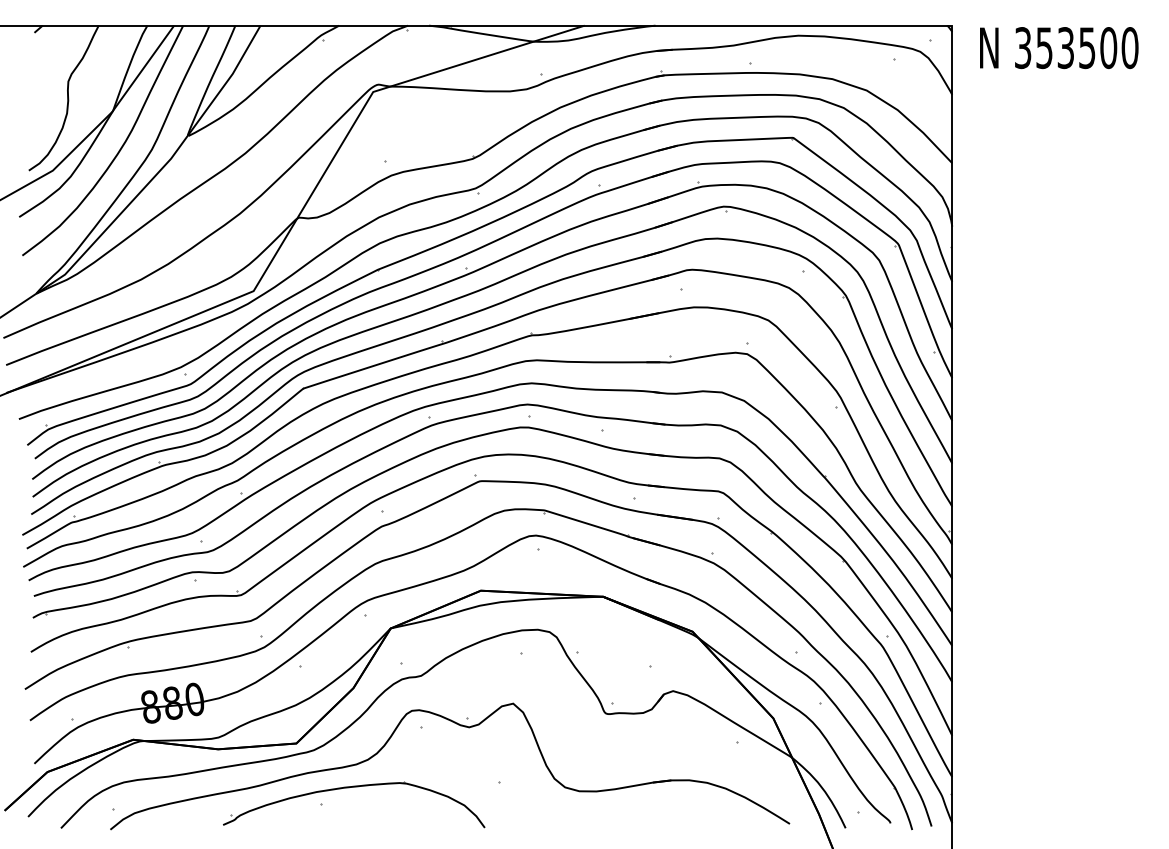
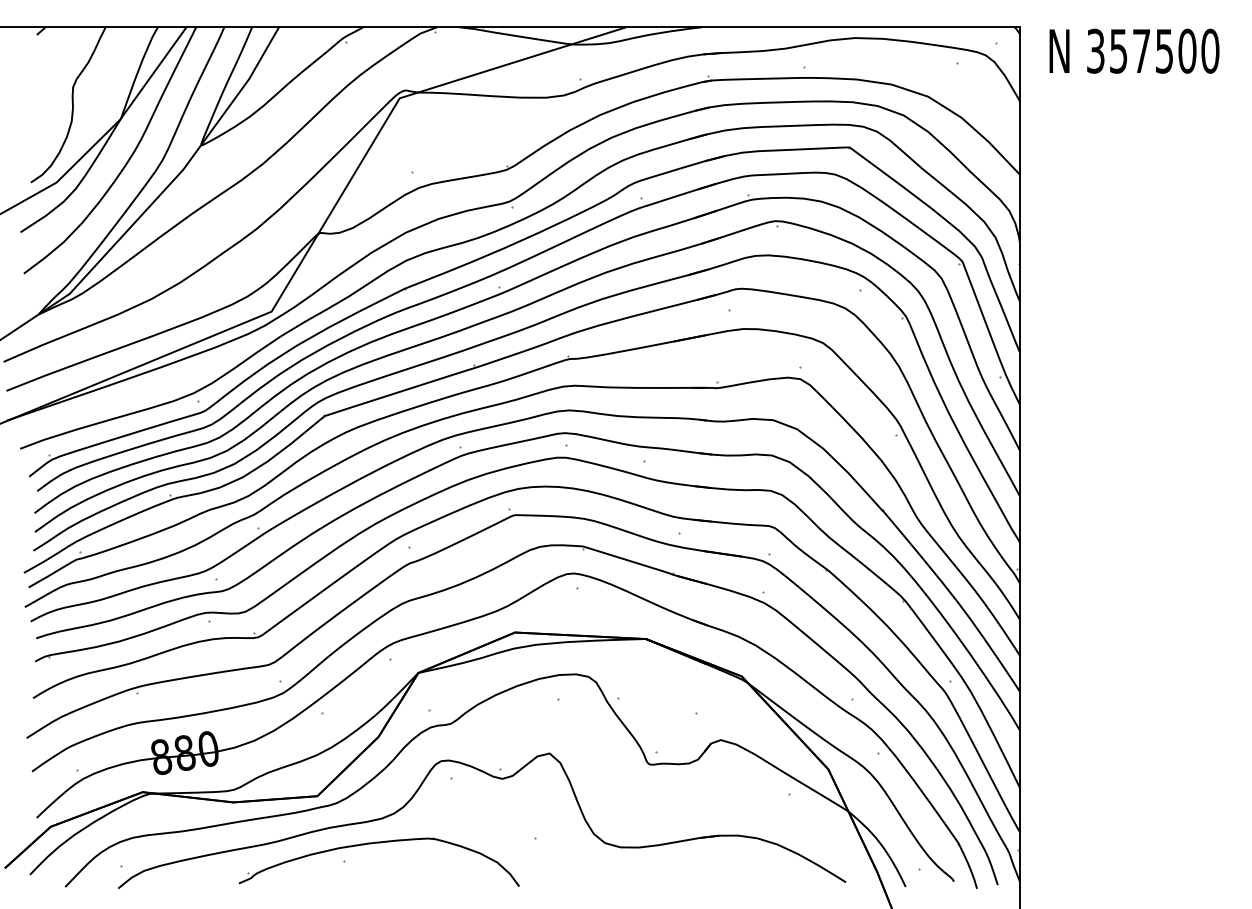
text: (1065, 47) -> (1141, 50), 353500 -> 357500

